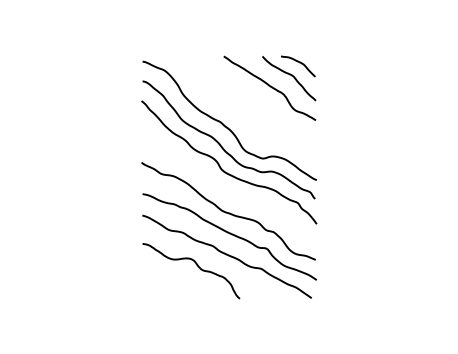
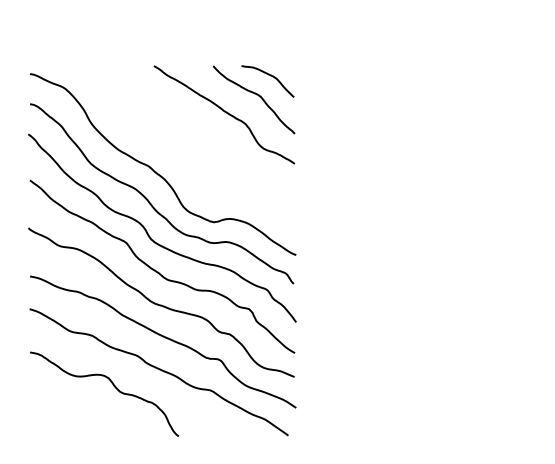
curve: (226, 190) -> (158, 270), added

